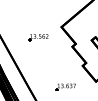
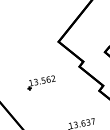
part: (38, 37) -> (41, 82), moved

